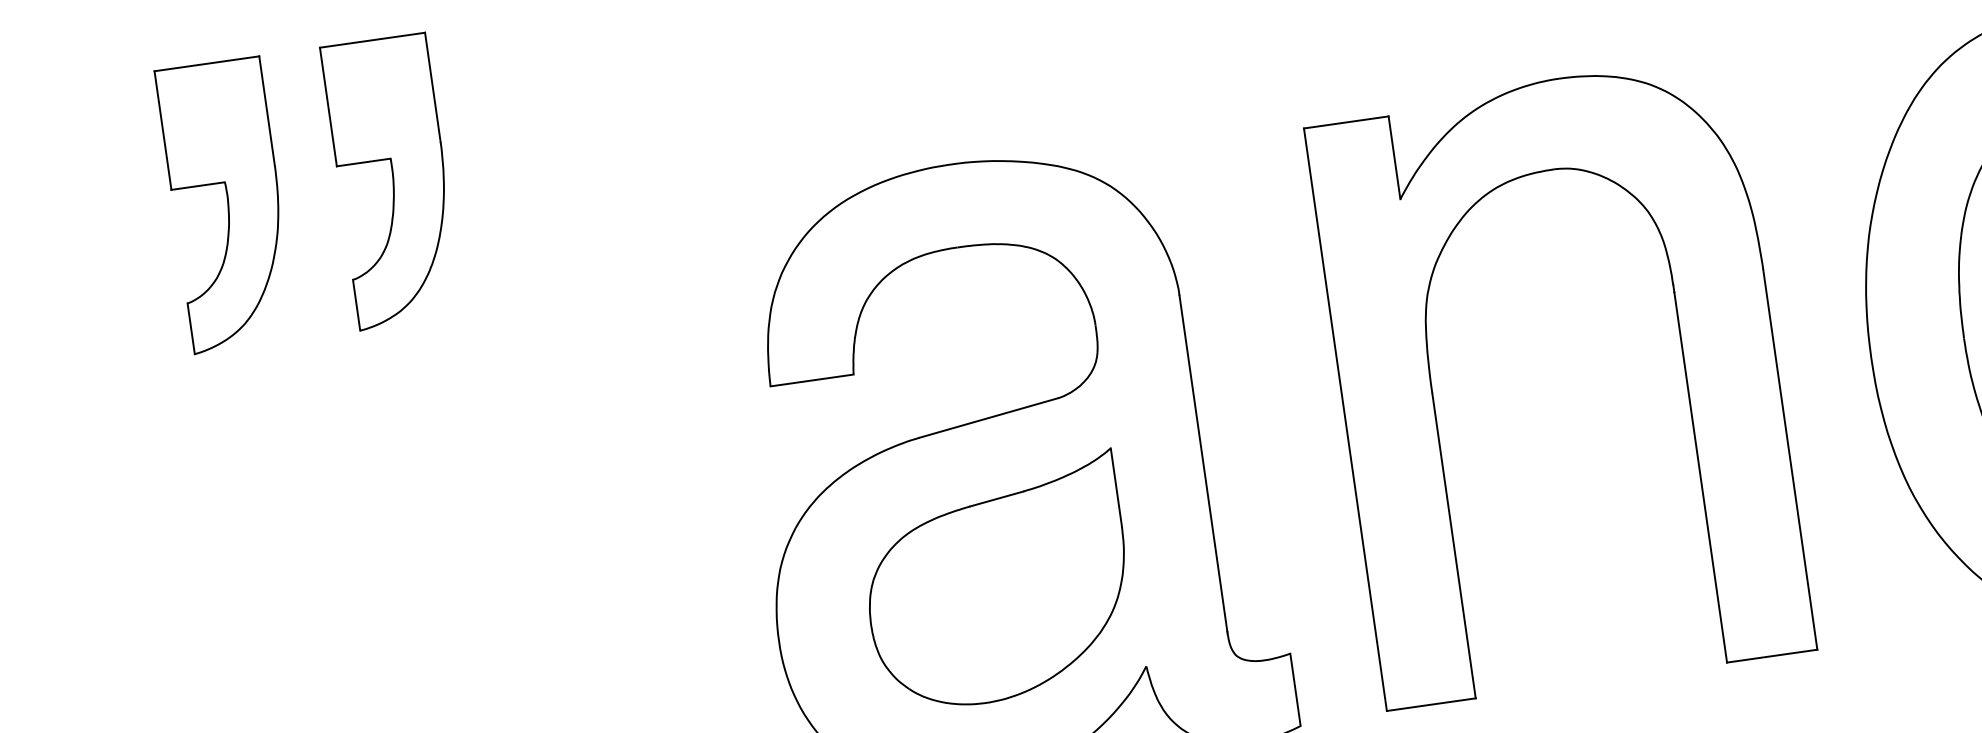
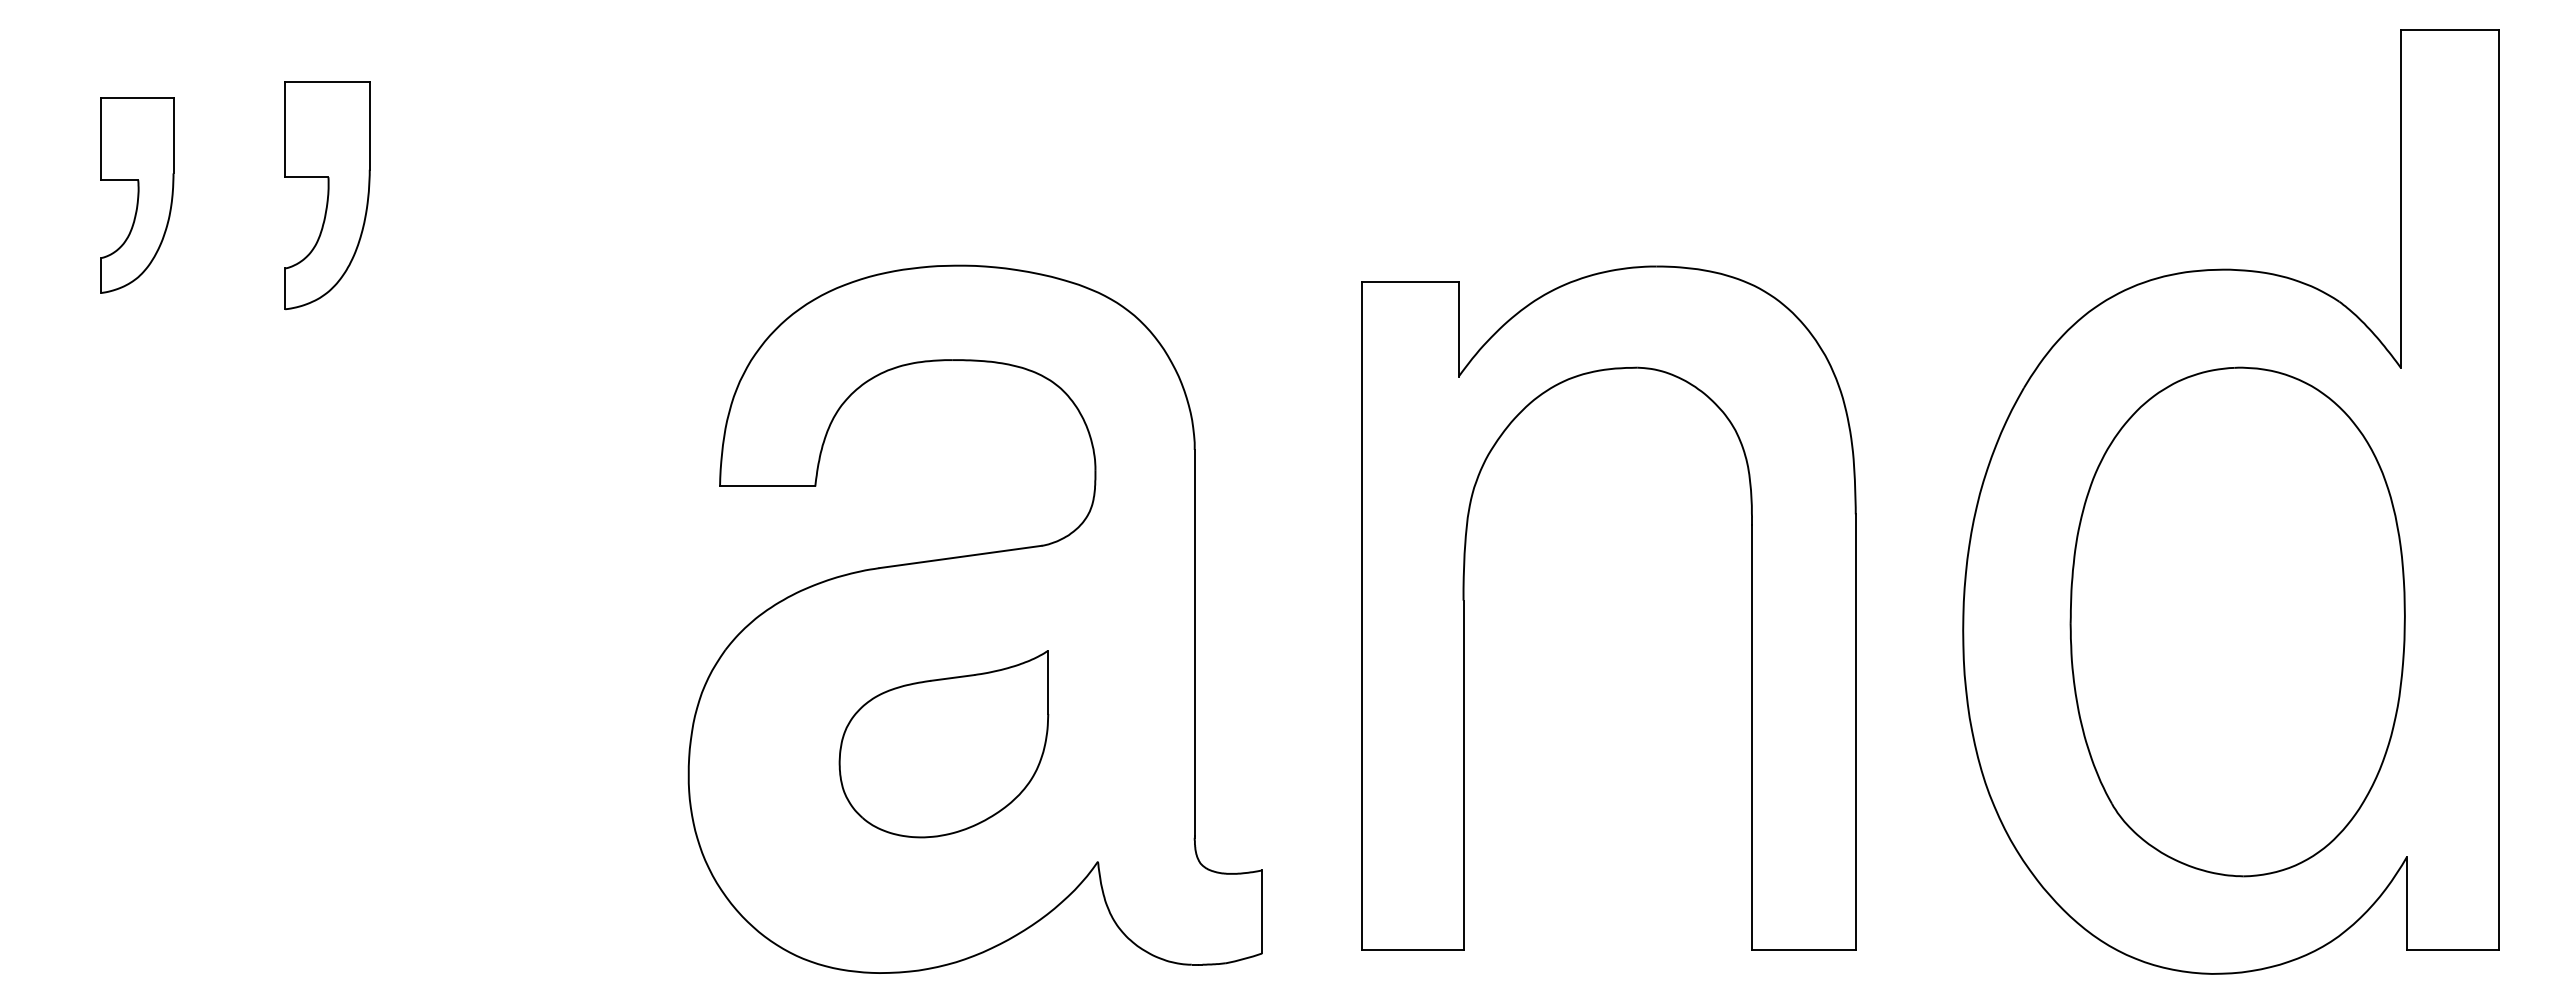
part: (392, 181) -> (327, 195), size x0.7
part: (227, 205) -> (137, 195), size x0.6
part: (997, 583) -> (943, 744), size x0.7

